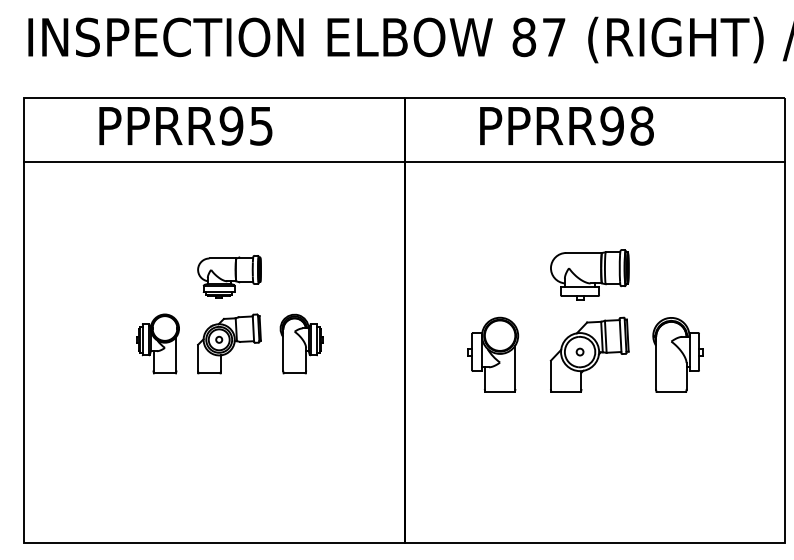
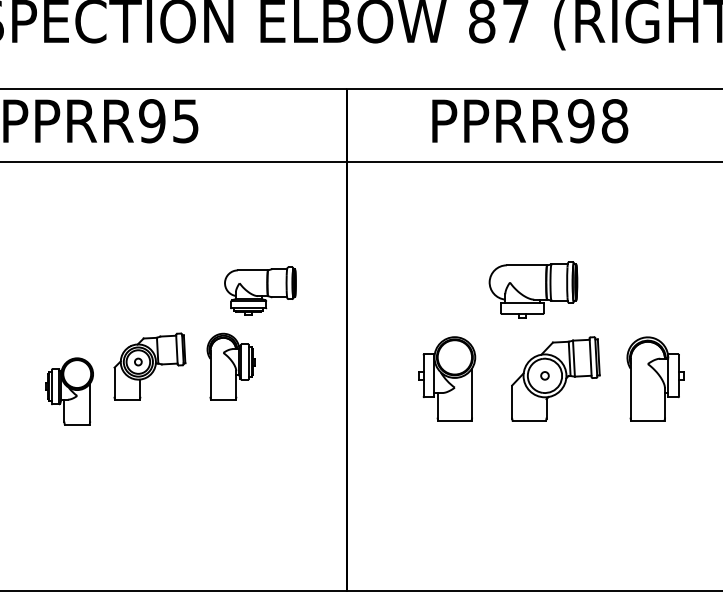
part: (589, 274) -> (533, 289), moved
part: (229, 276) -> (260, 290), moved
part: (157, 343) -> (68, 390), moved

